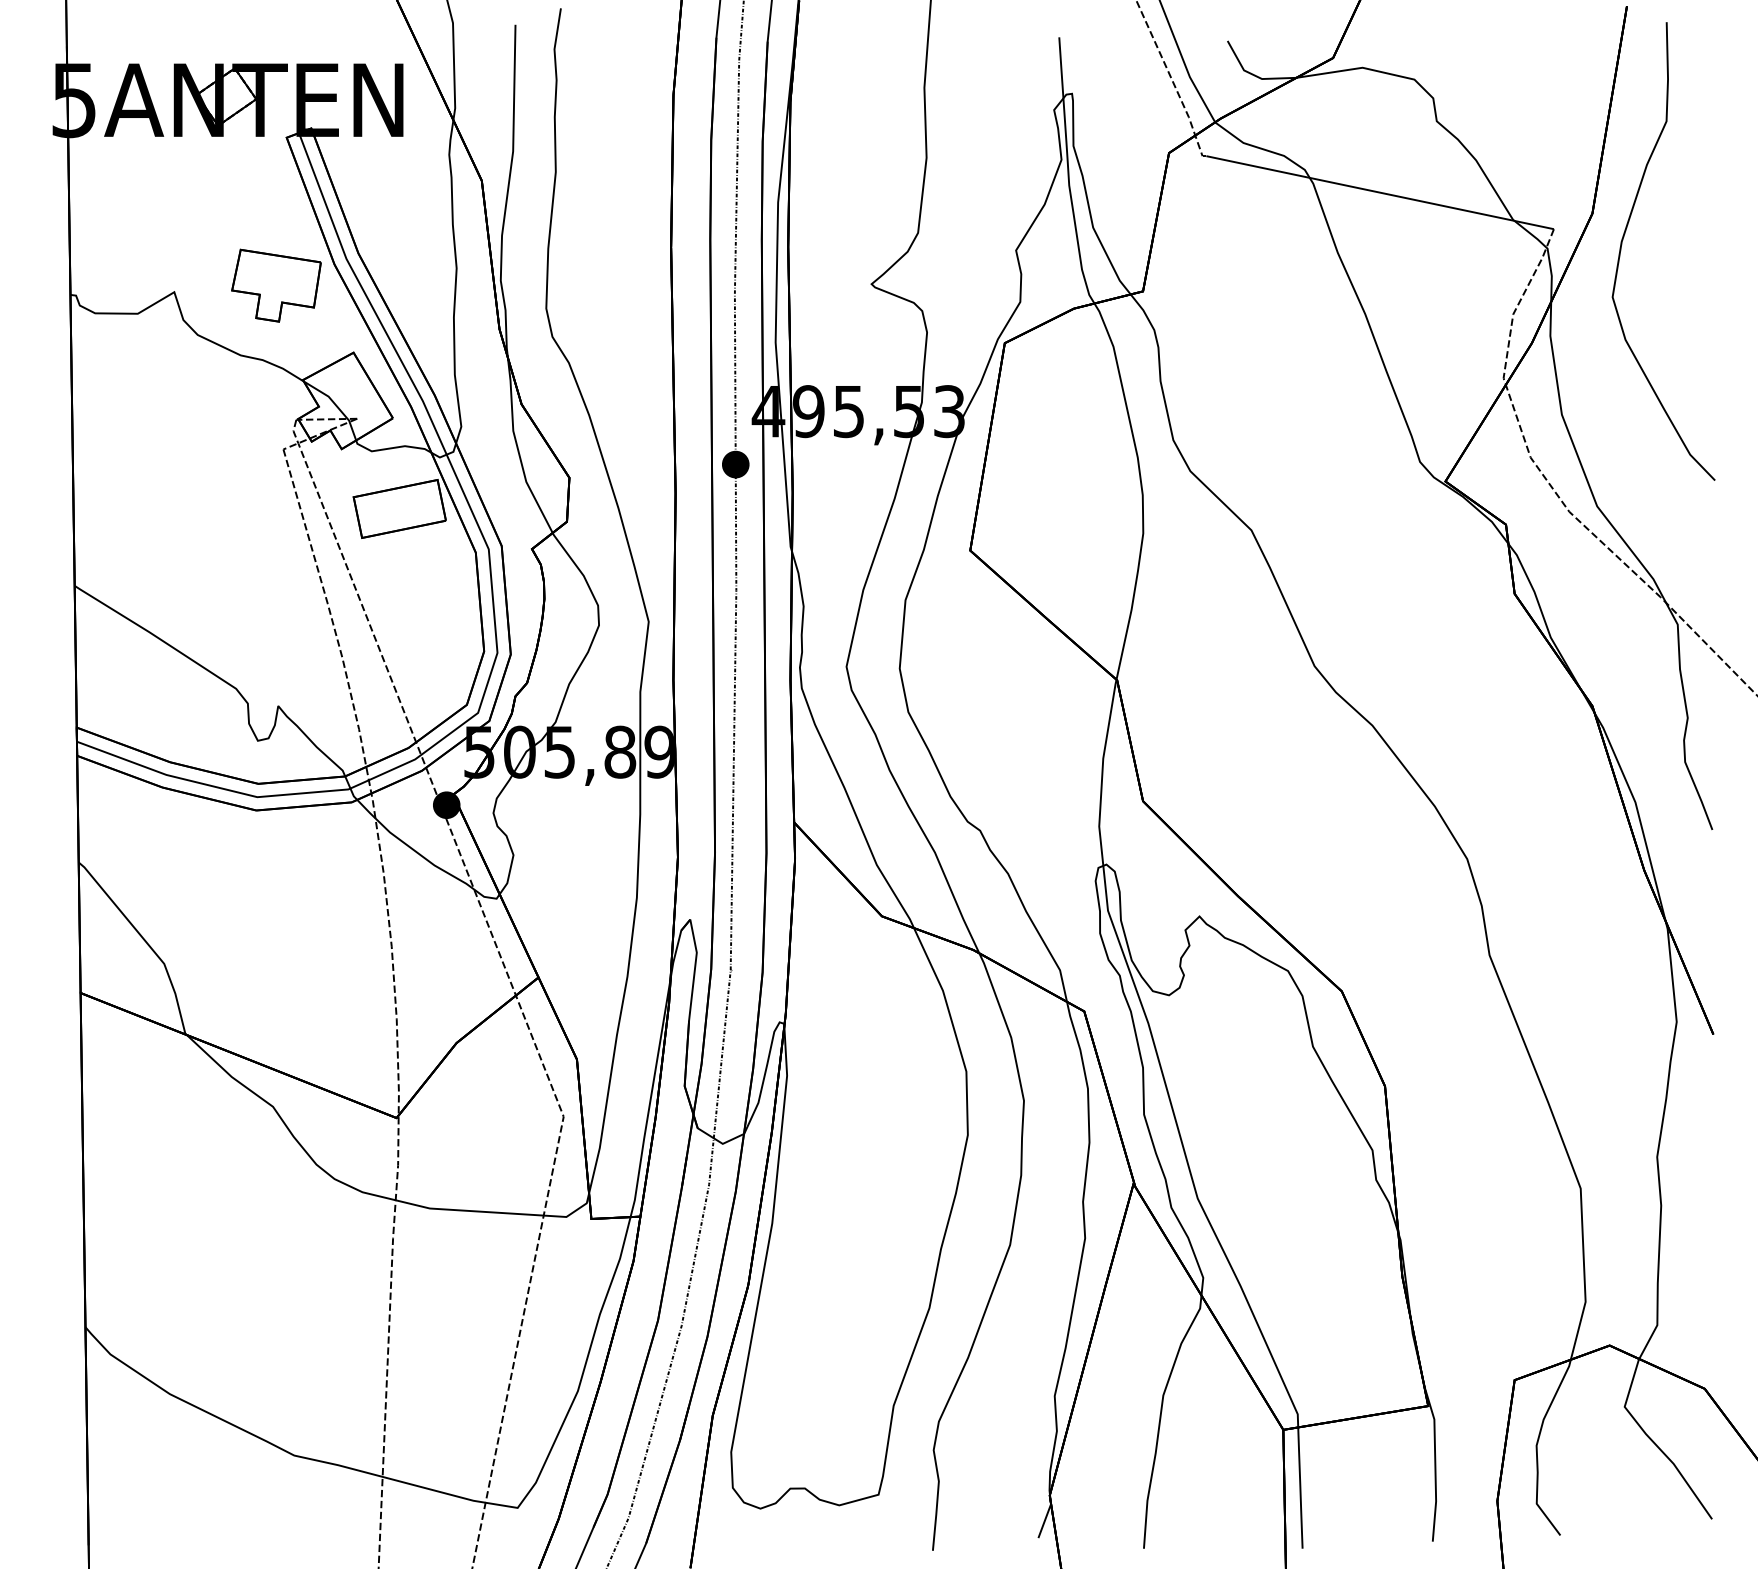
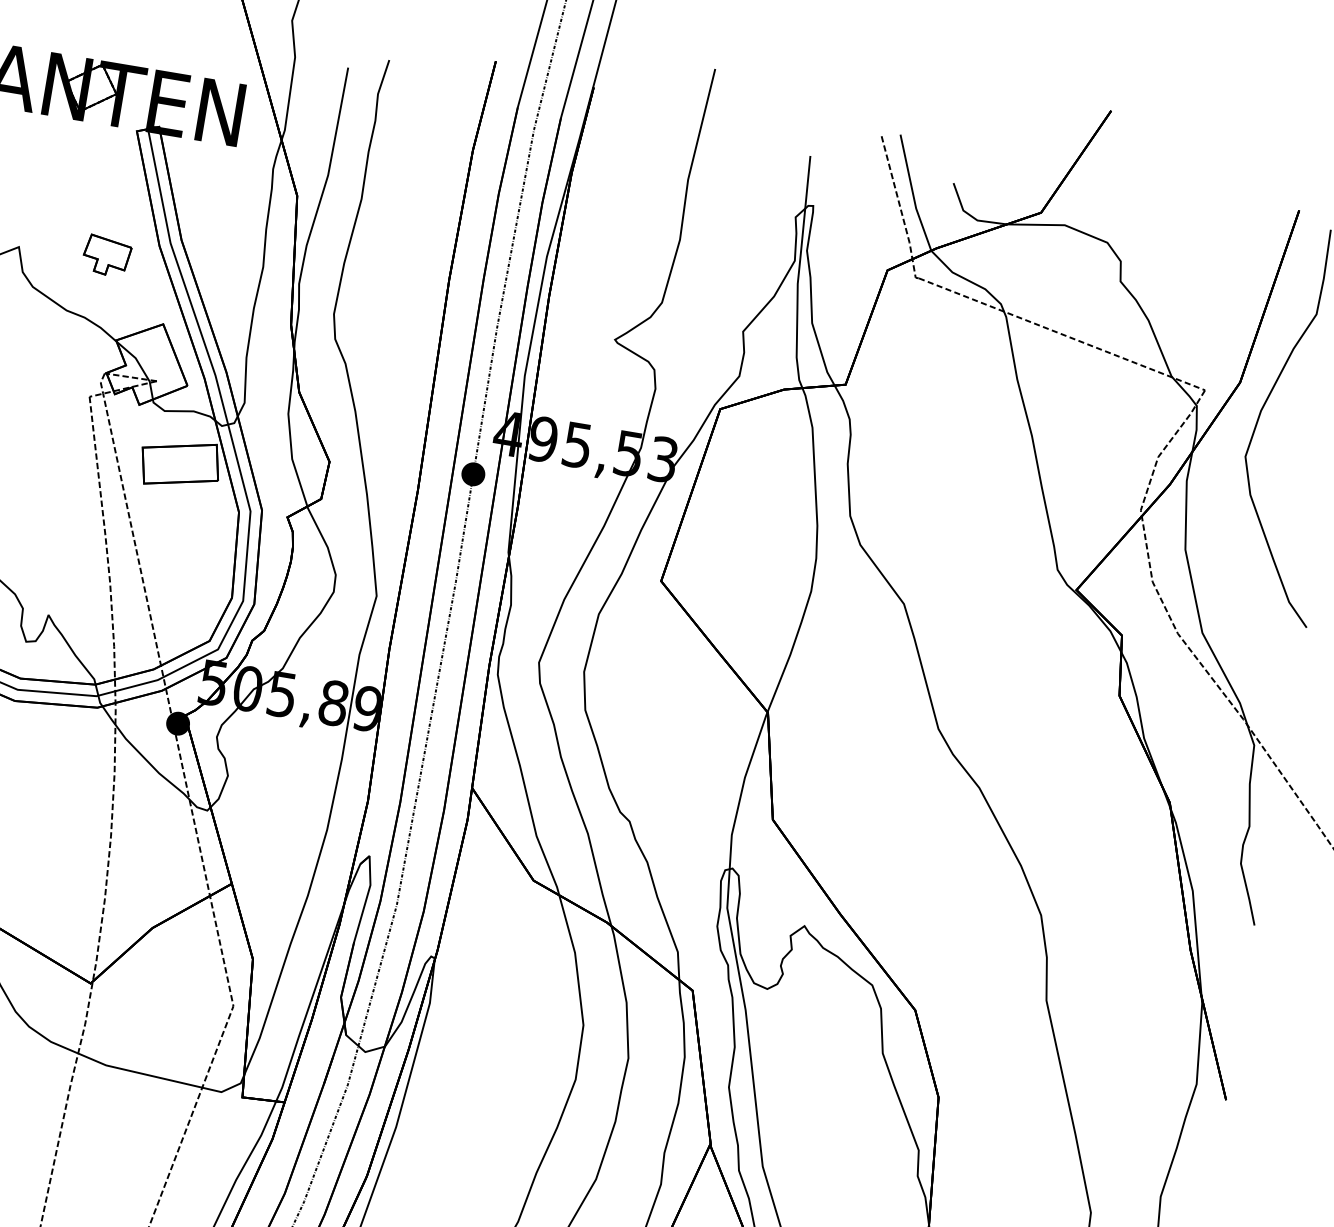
line: (1380, 192) -> (1062, 334), solid -> dashed
part: (276, 285) -> (107, 255), size x0.6

